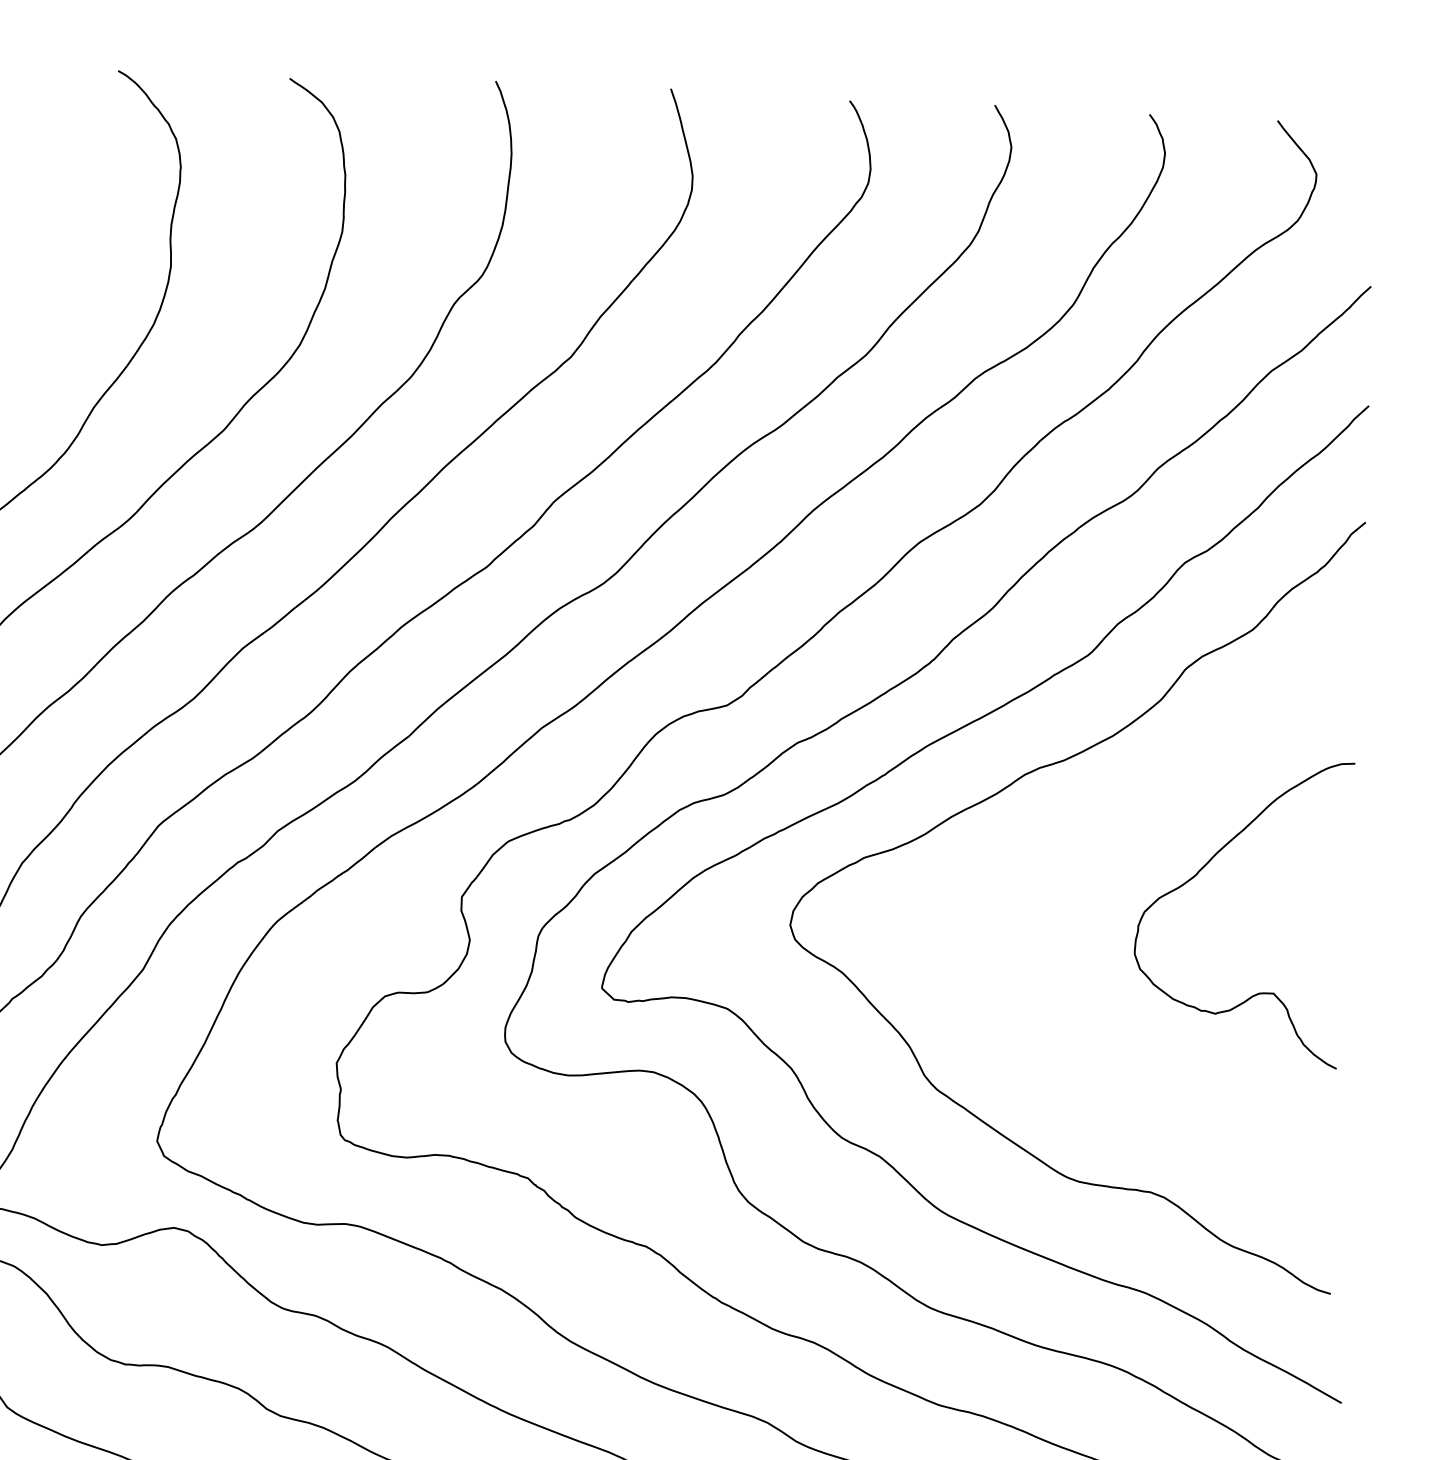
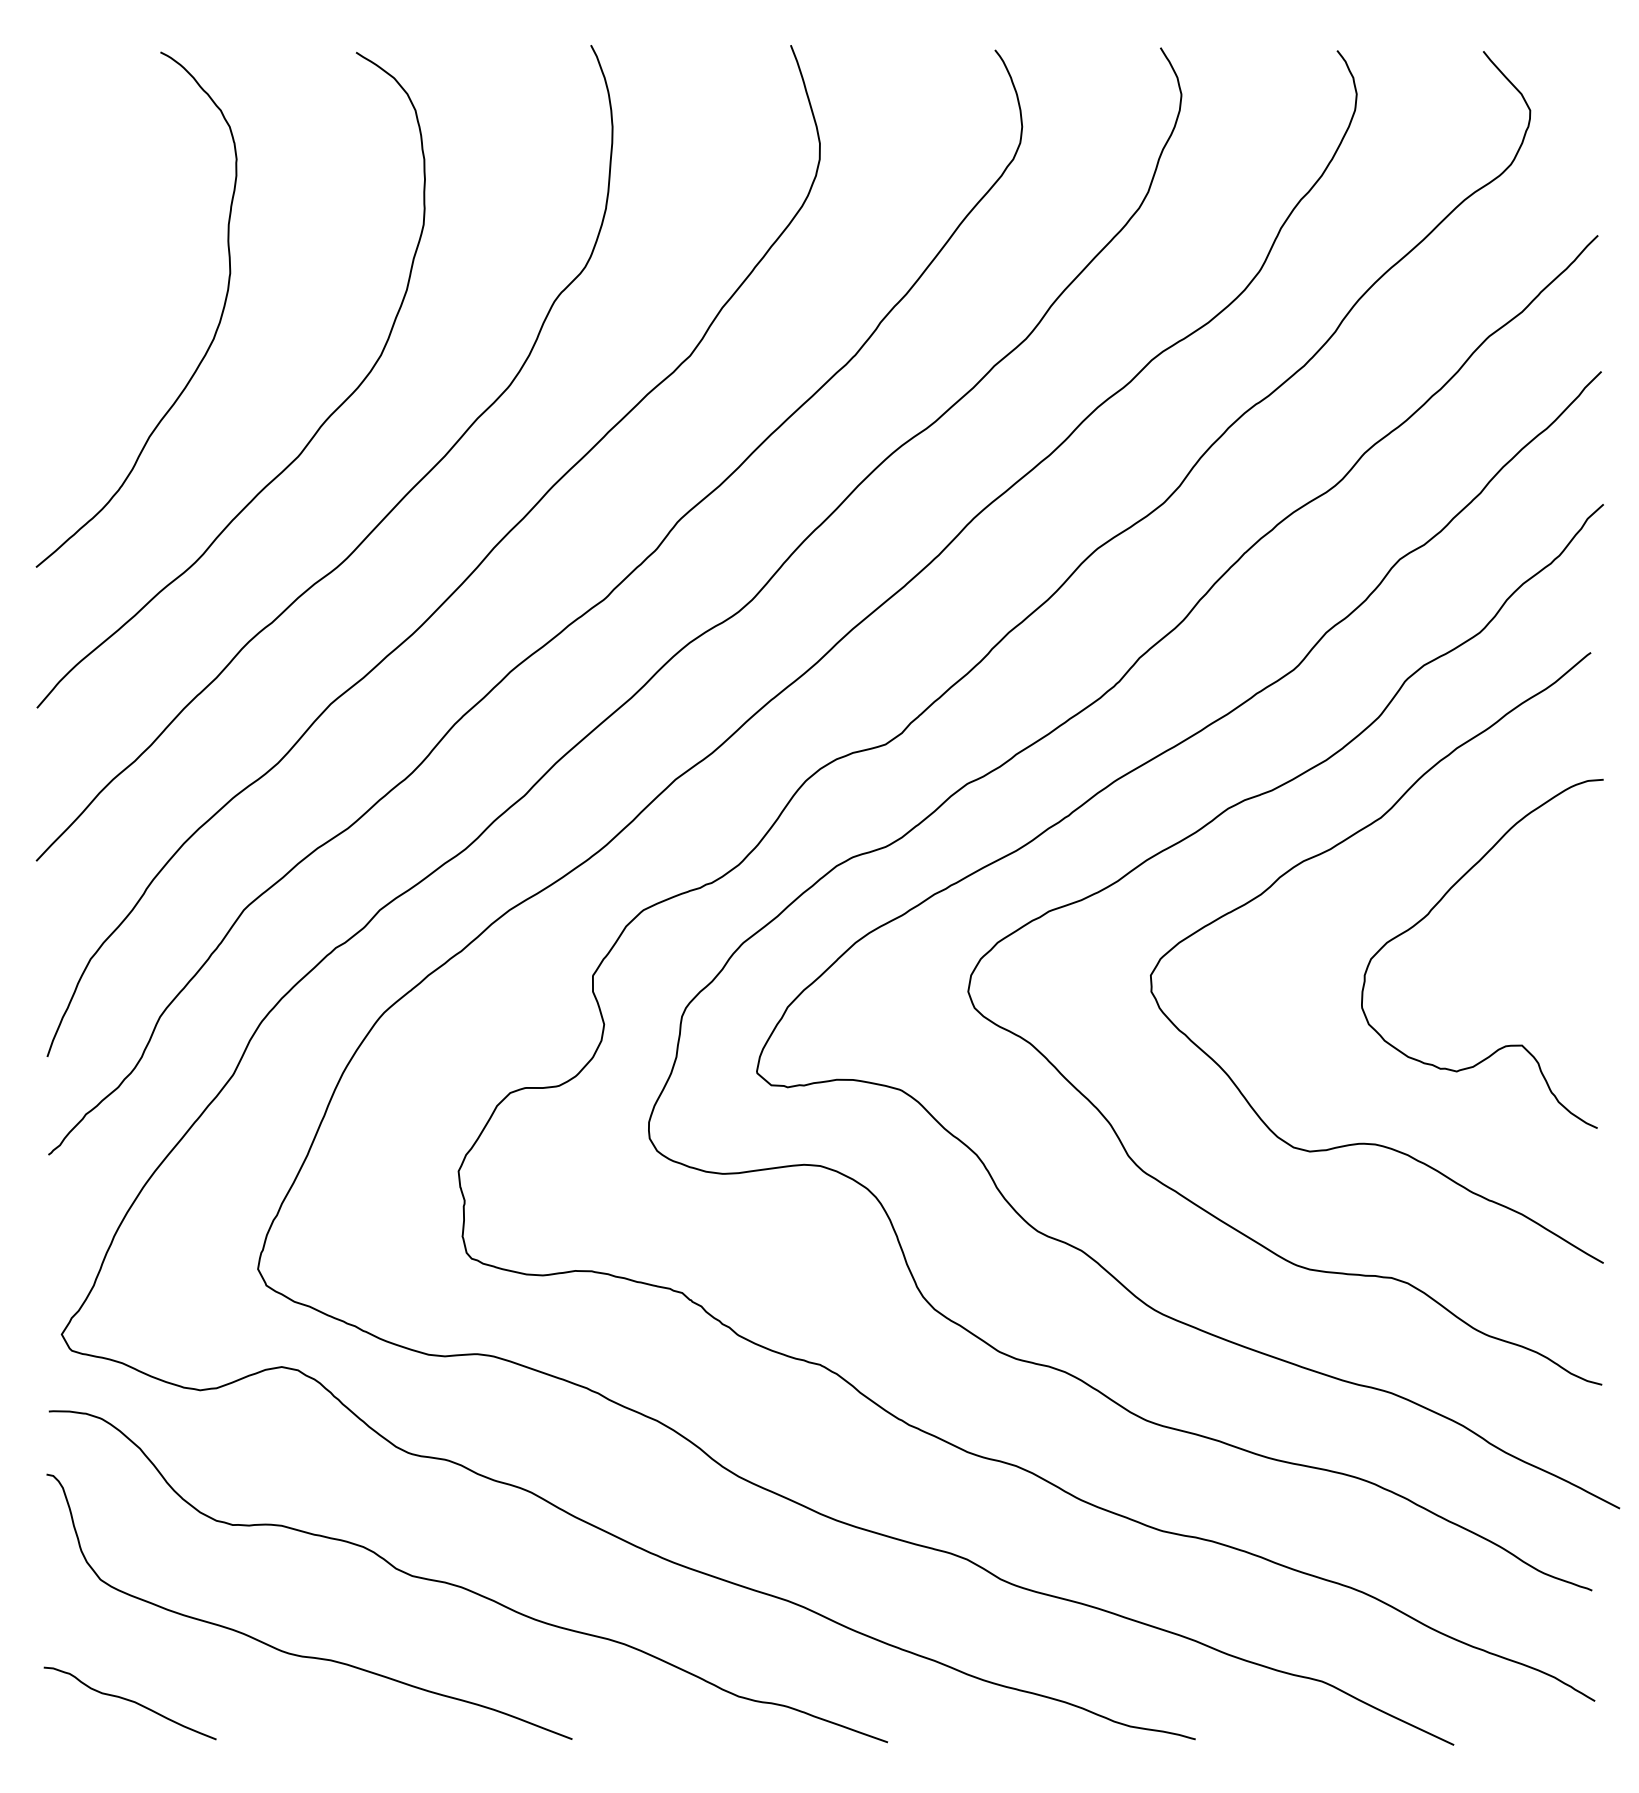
curve: (1107, 817) -> (1324, 853), added

